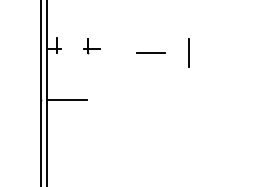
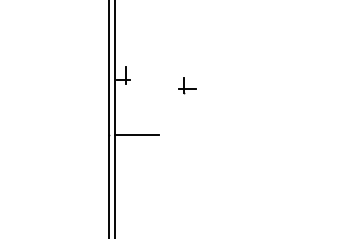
part: (91, 46) -> (187, 85), moved
line: (151, 52) -> (229, 83), removed
line: (188, 52) -> (270, 83), removed

